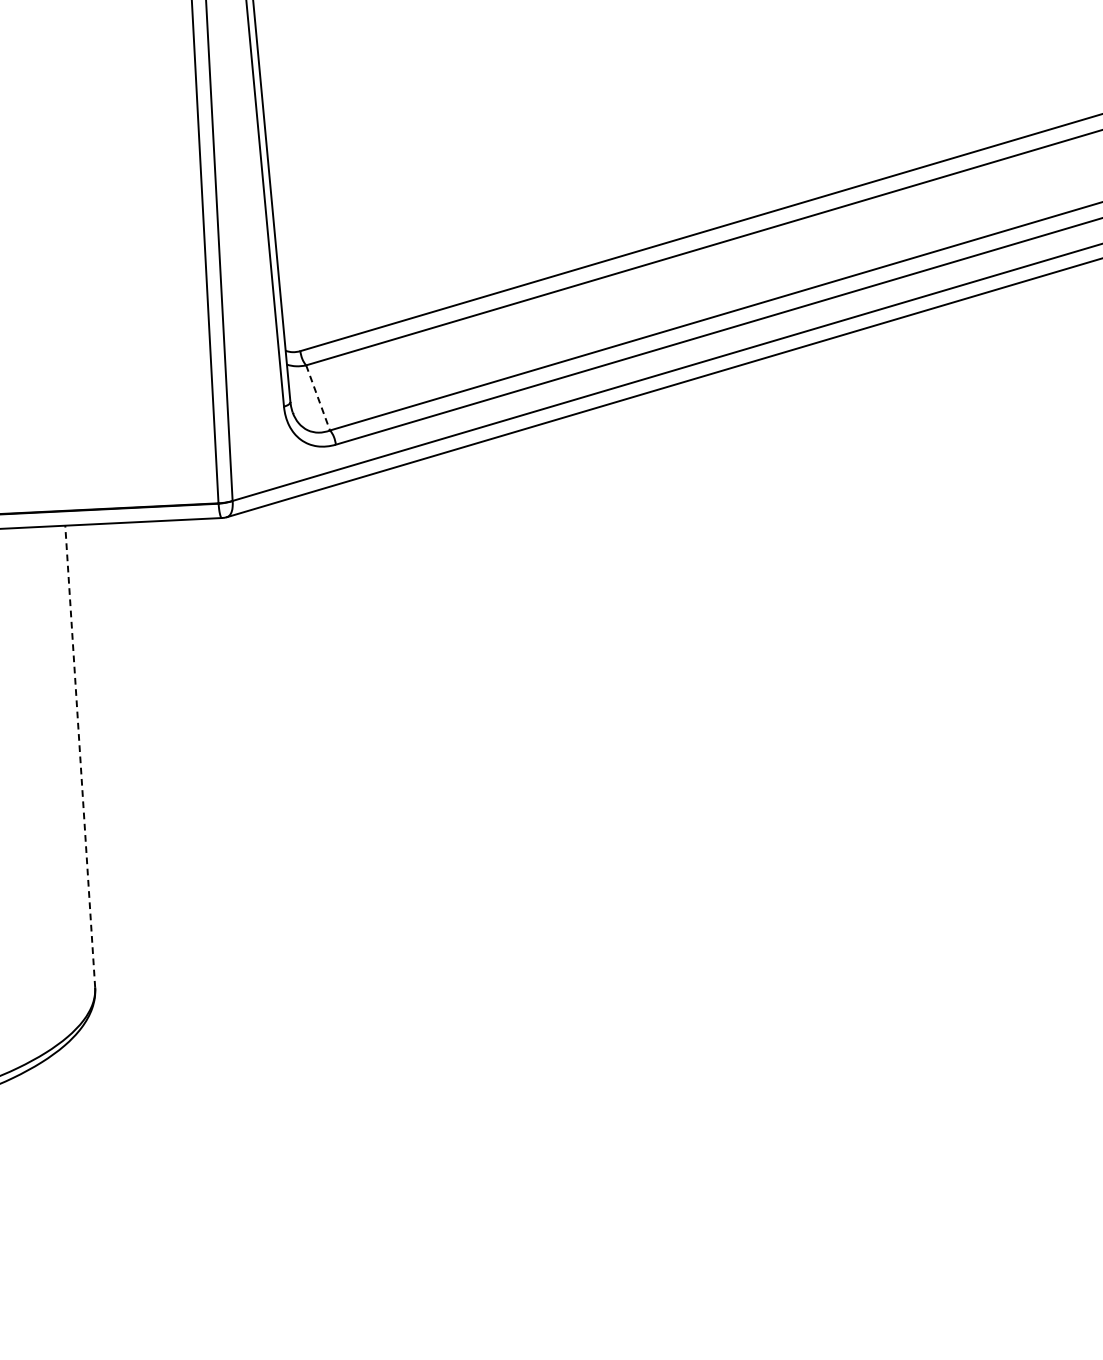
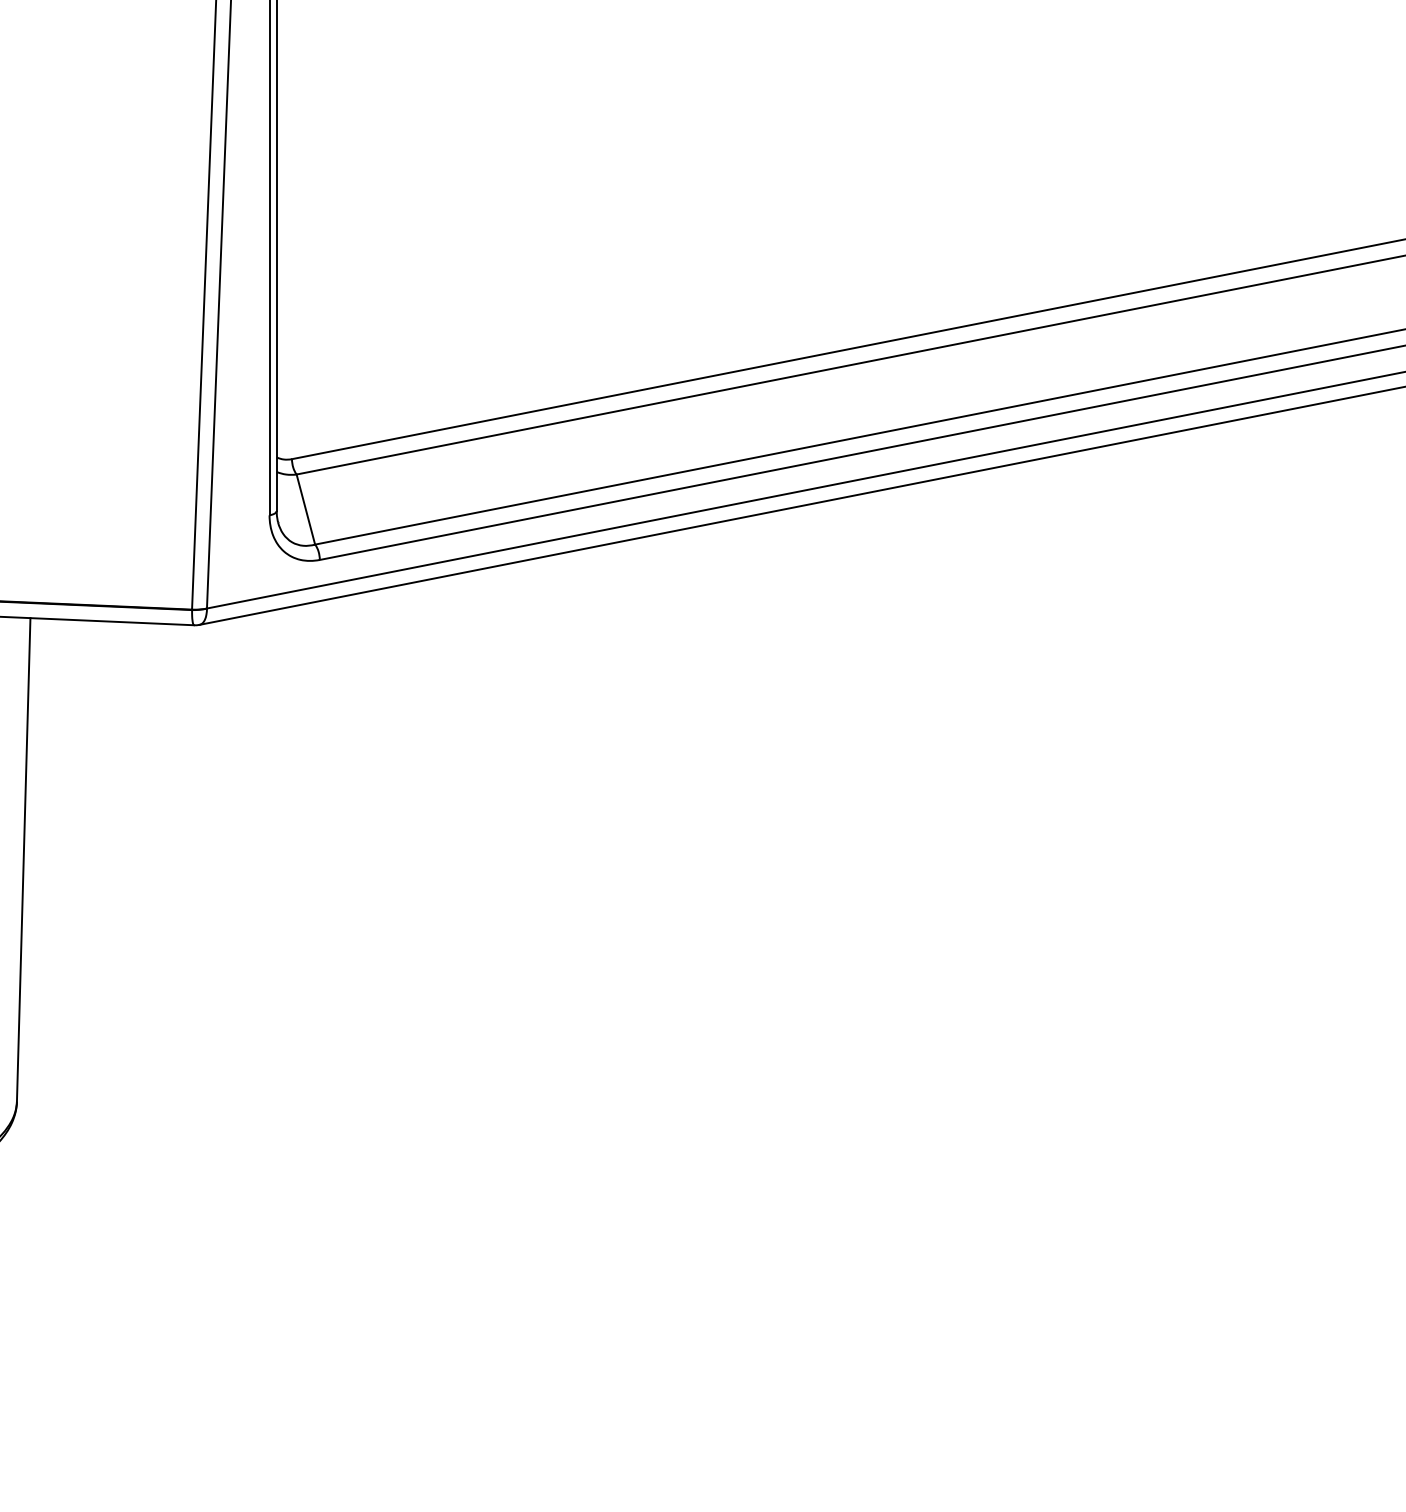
line: (318, 398) -> (306, 510), dashed -> solid
line: (80, 756) -> (23, 859), dashed -> solid

